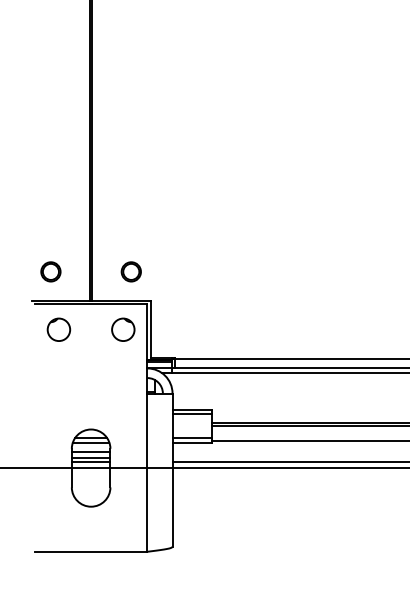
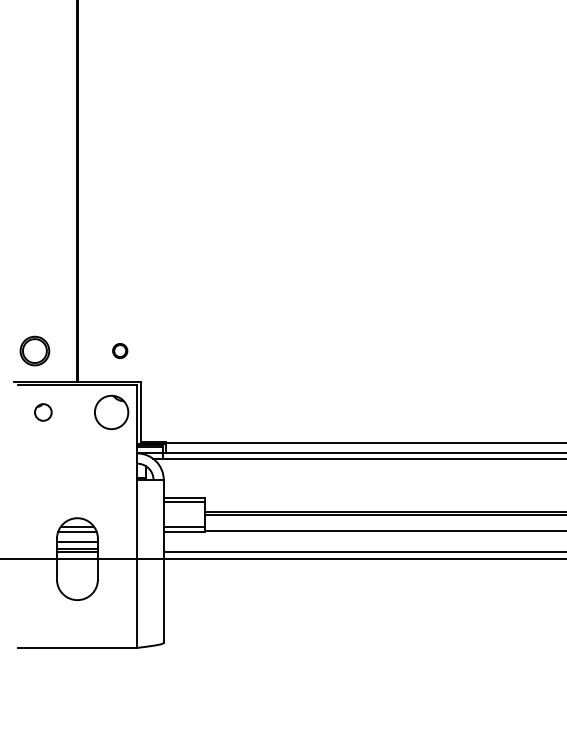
part: (50, 271) -> (34, 350), size x1.4
part: (131, 271) -> (120, 350), size x0.7
part: (59, 329) -> (43, 412), size x0.7
part: (123, 329) -> (111, 412), size x1.4

